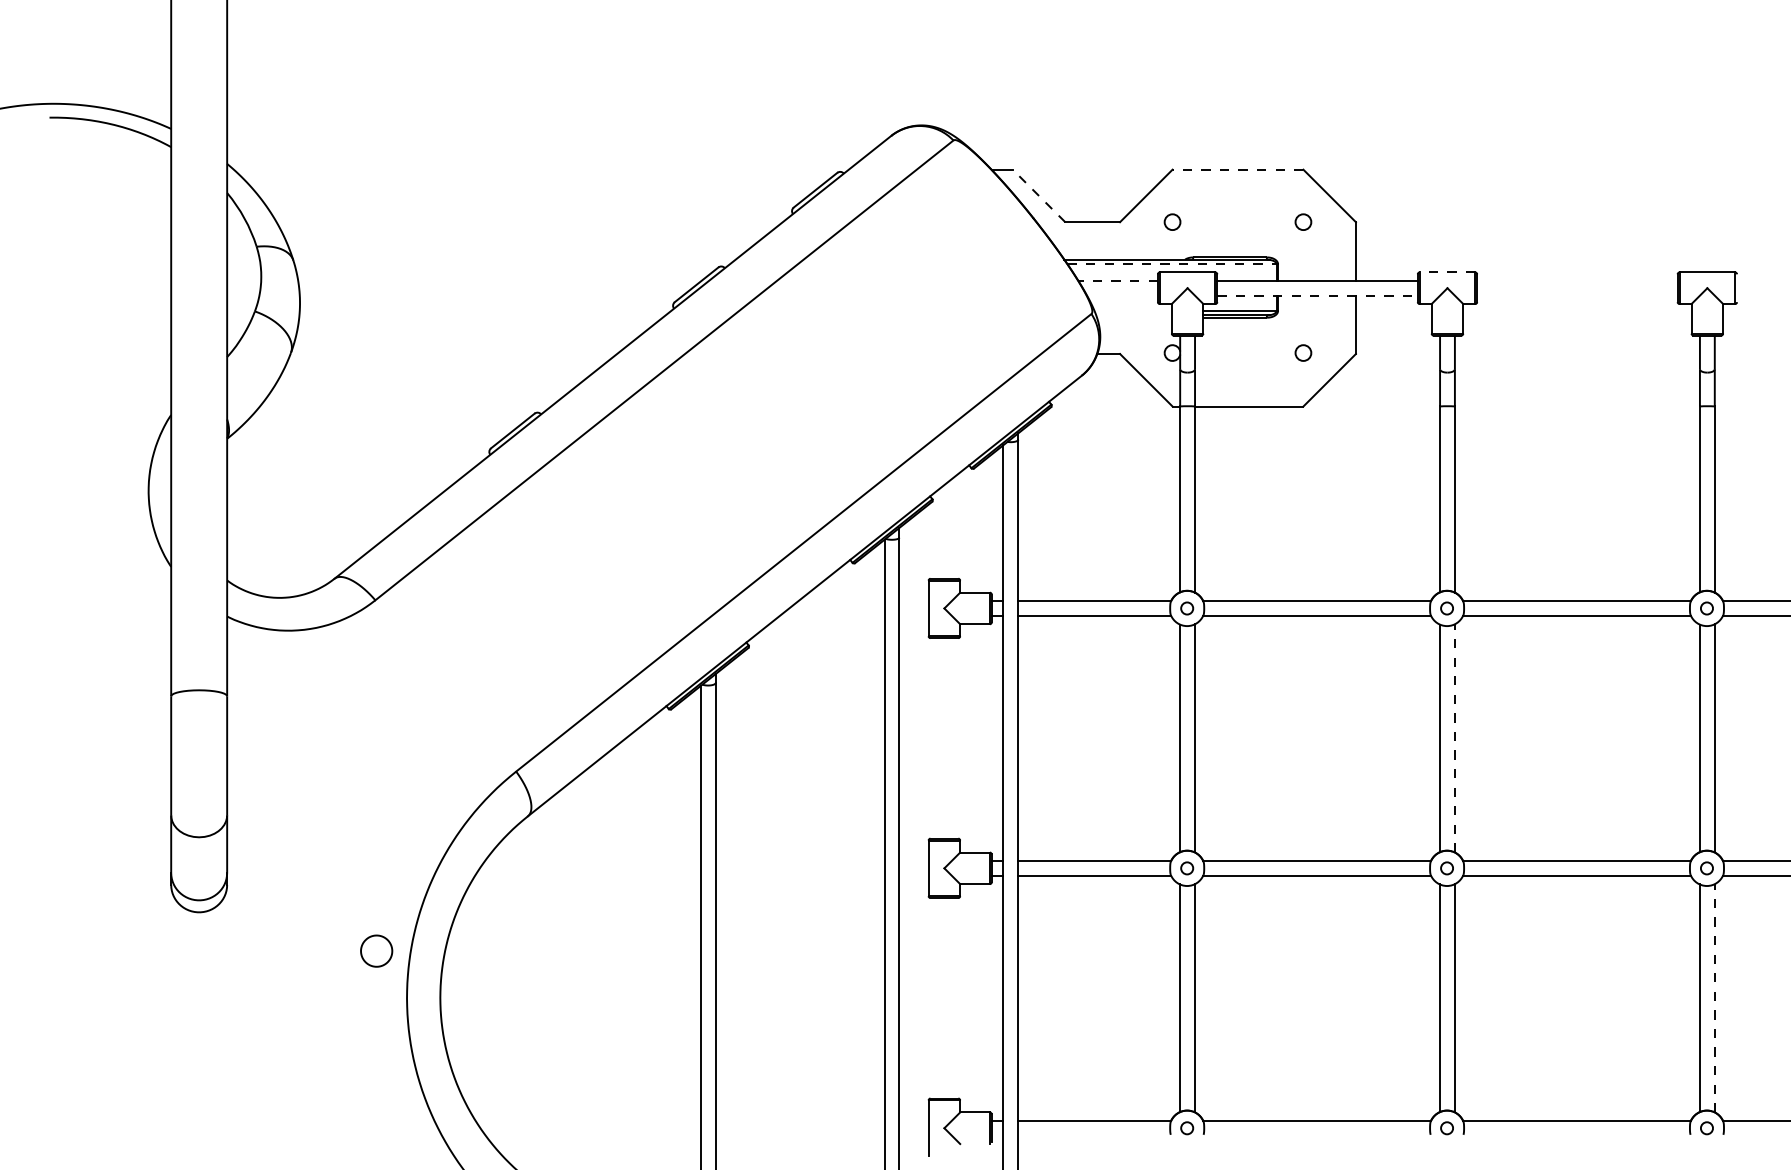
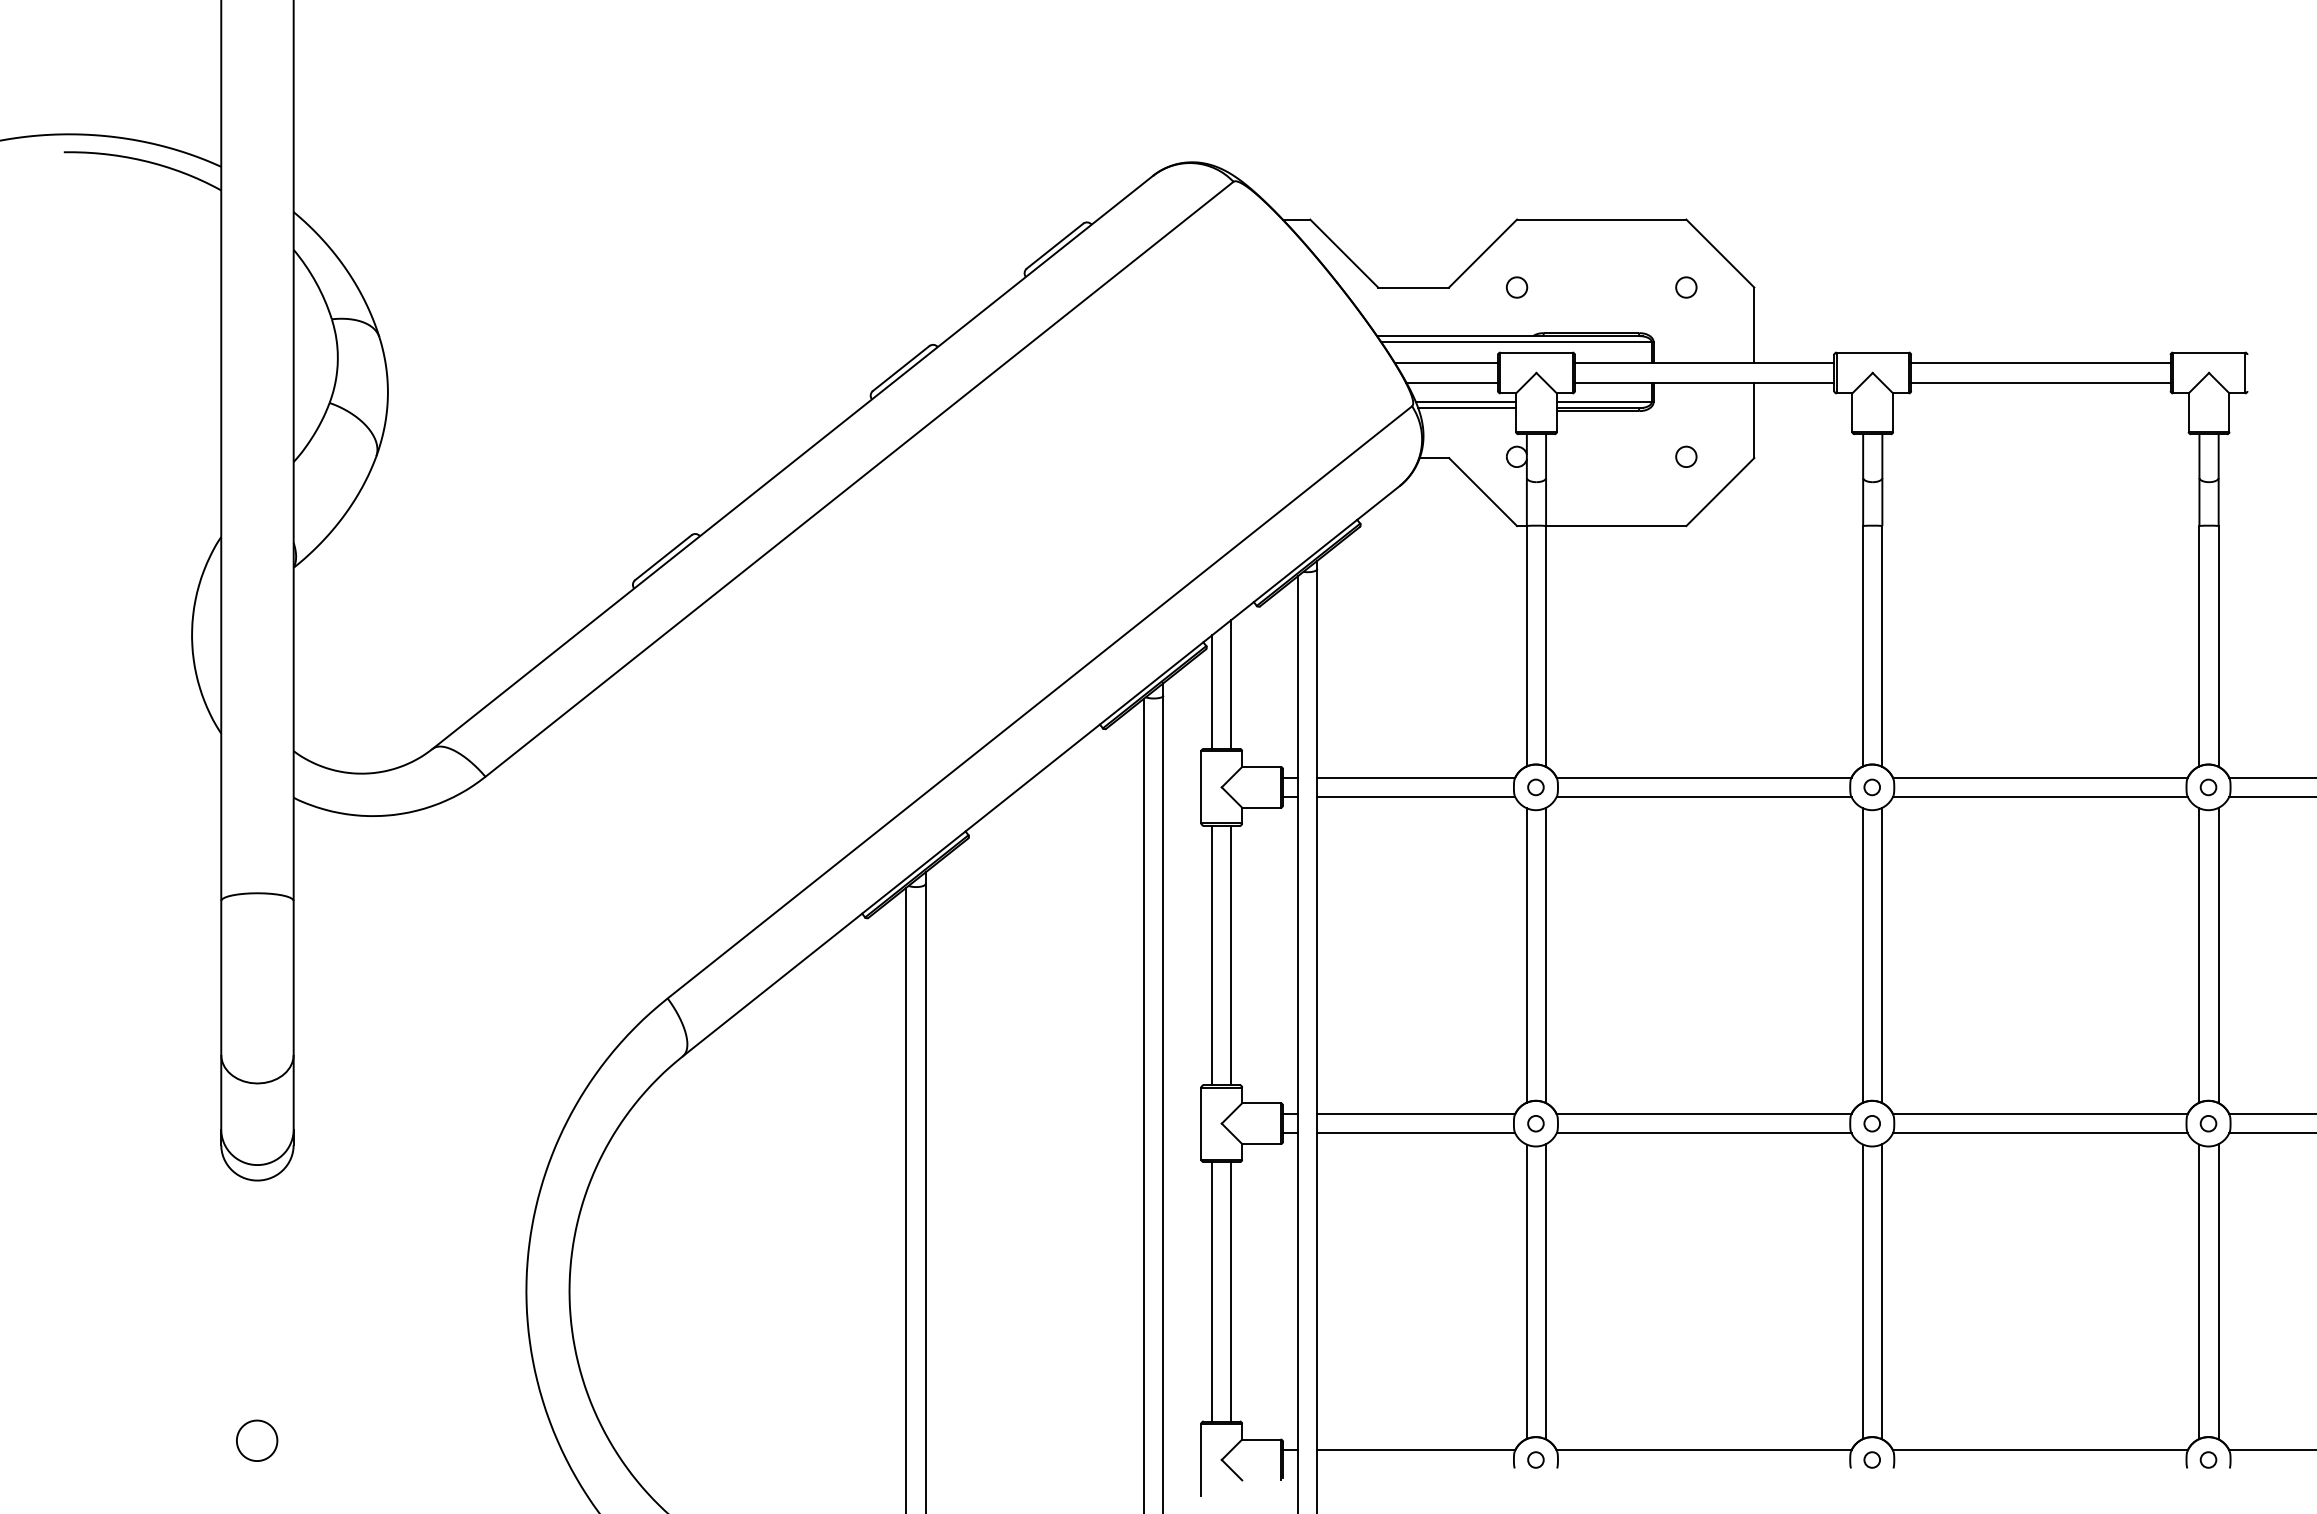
line: (1237, 169) -> (1601, 219), dashed -> solid
line: (1038, 195) -> (1343, 253), dashed -> solid
line: (1172, 264) -> (1516, 342), dashed -> solid
line: (1447, 272) -> (1872, 352), dashed -> solid
line: (1118, 280) -> (1446, 363), dashed -> solid
line: (1577, 280) -> (2040, 363), added
line: (1122, 295) -> (1452, 382), added
line: (1317, 295) -> (1704, 382), dashed -> solid
line: (1577, 295) -> (2040, 382), added
line: (1132, 311) -> (1465, 402), added
line: (1134, 315) -> (1467, 408), added
line: (951, 528) -> (1231, 683), added
line: (937, 534) -> (1212, 691), added
line: (937, 738) -> (1212, 955), added
line: (951, 738) -> (1231, 955), added
line: (1455, 738) -> (1882, 955), dashed -> solid
part: (376, 950) -> (257, 1440), moved
line: (937, 998) -> (1212, 1291), added
line: (951, 998) -> (1231, 1291), added
line: (1714, 998) -> (2218, 1291), dashed -> solid

